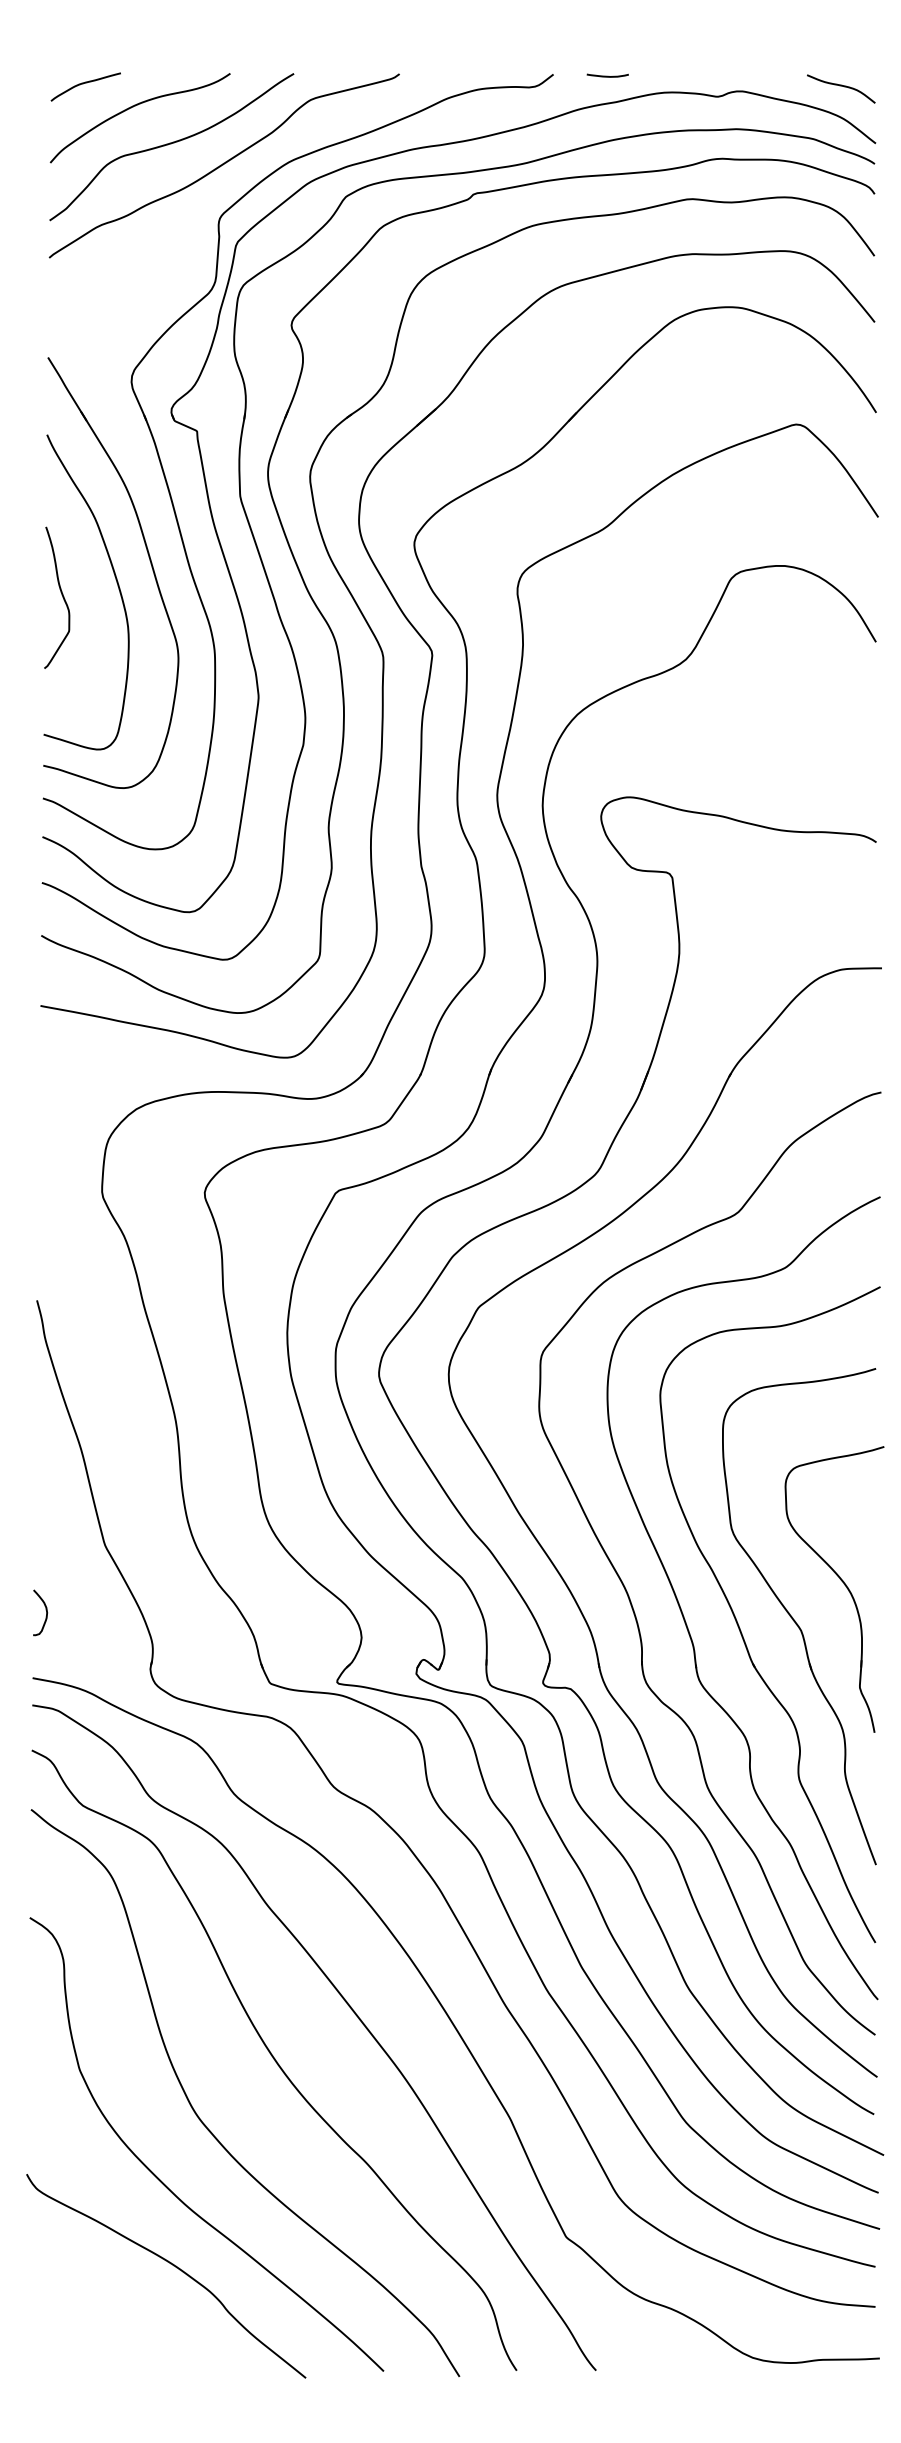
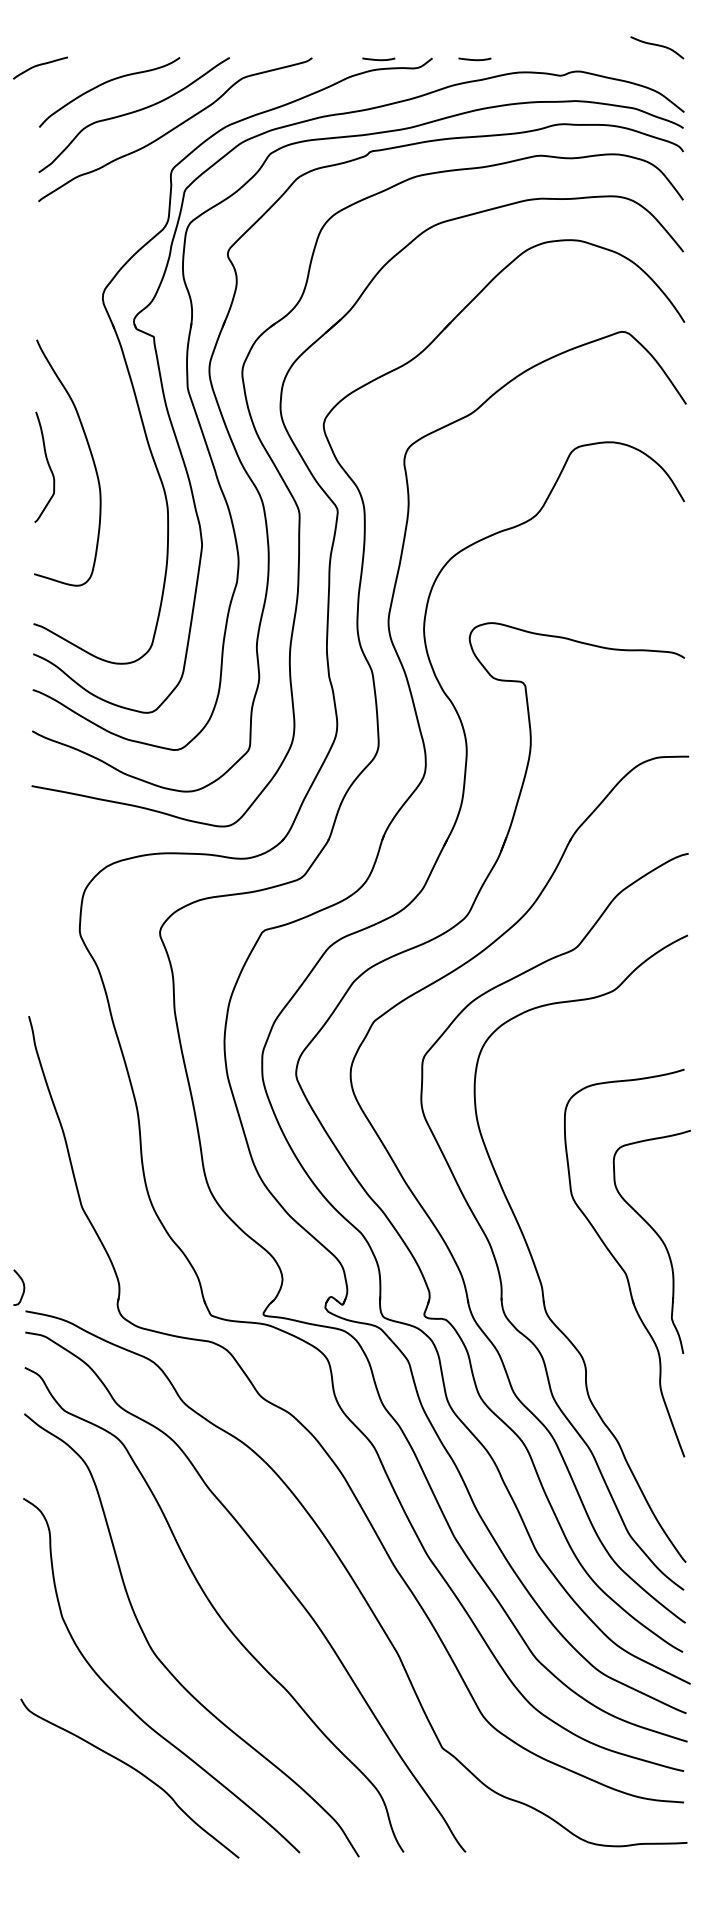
curve: (484, 75) -> (378, 59), added
curve: (83, 84) -> (38, 66), moved
curve: (841, 86) -> (657, 45), moved
part: (150, 564) -> (117, 441), removed
curve: (45, 1610) -> (23, 1285), moved
part: (739, 1625) -> (577, 1270), removed

